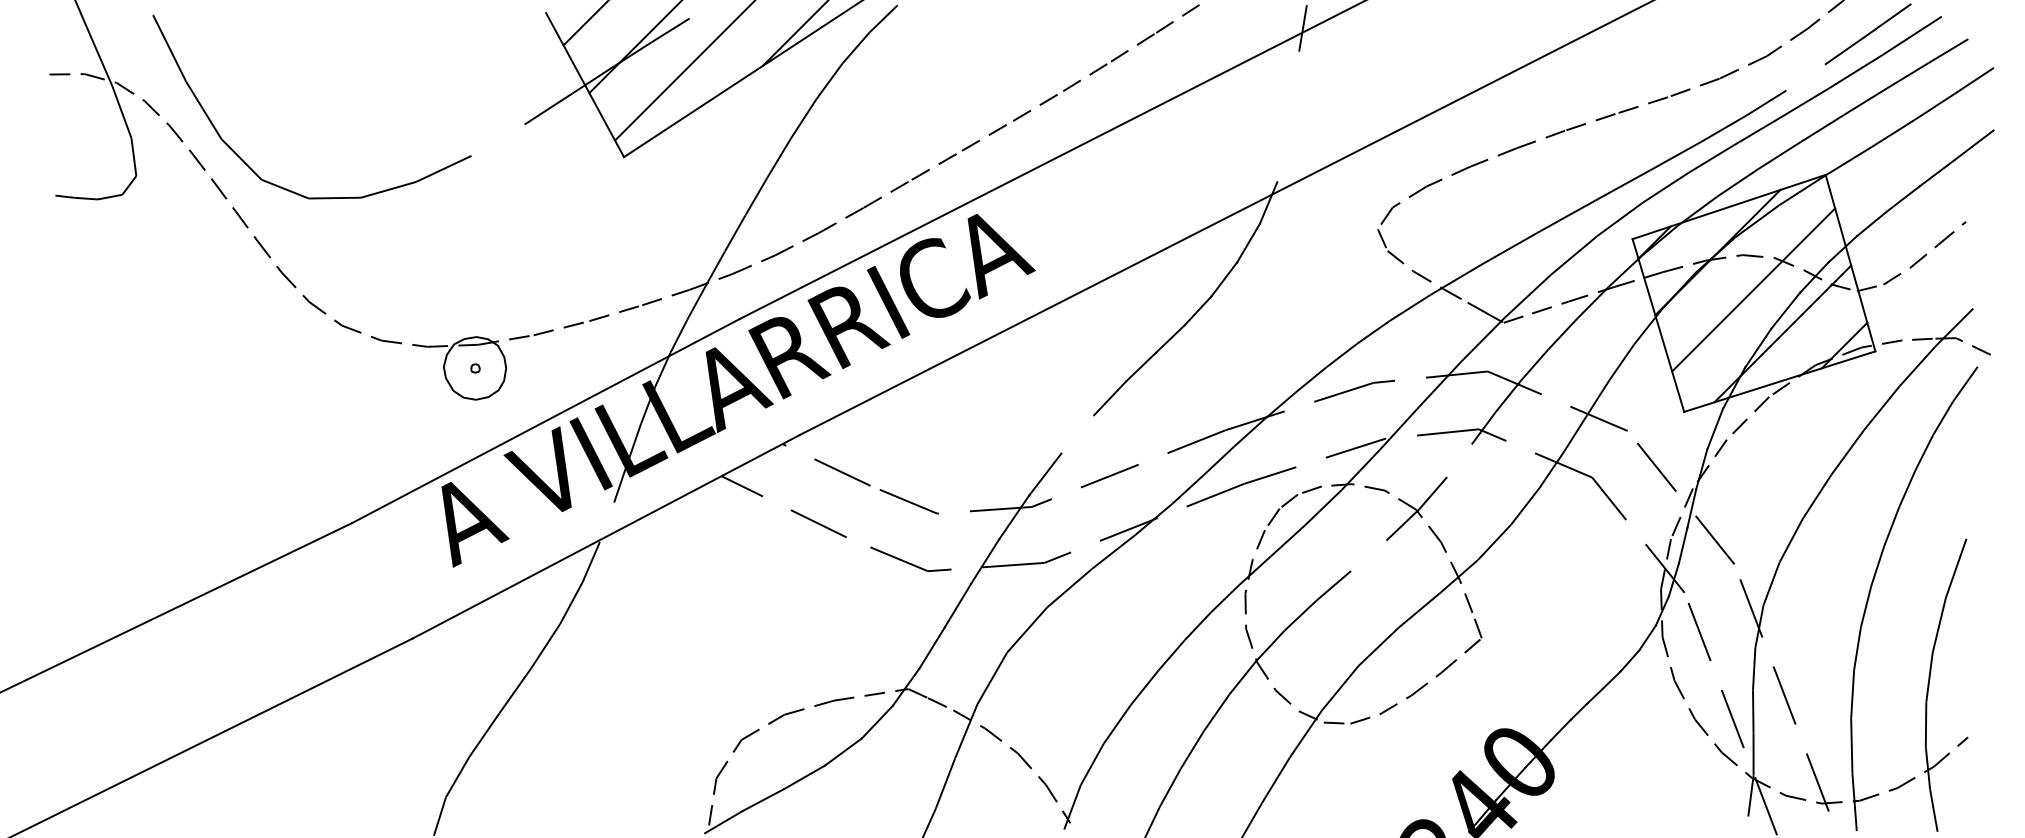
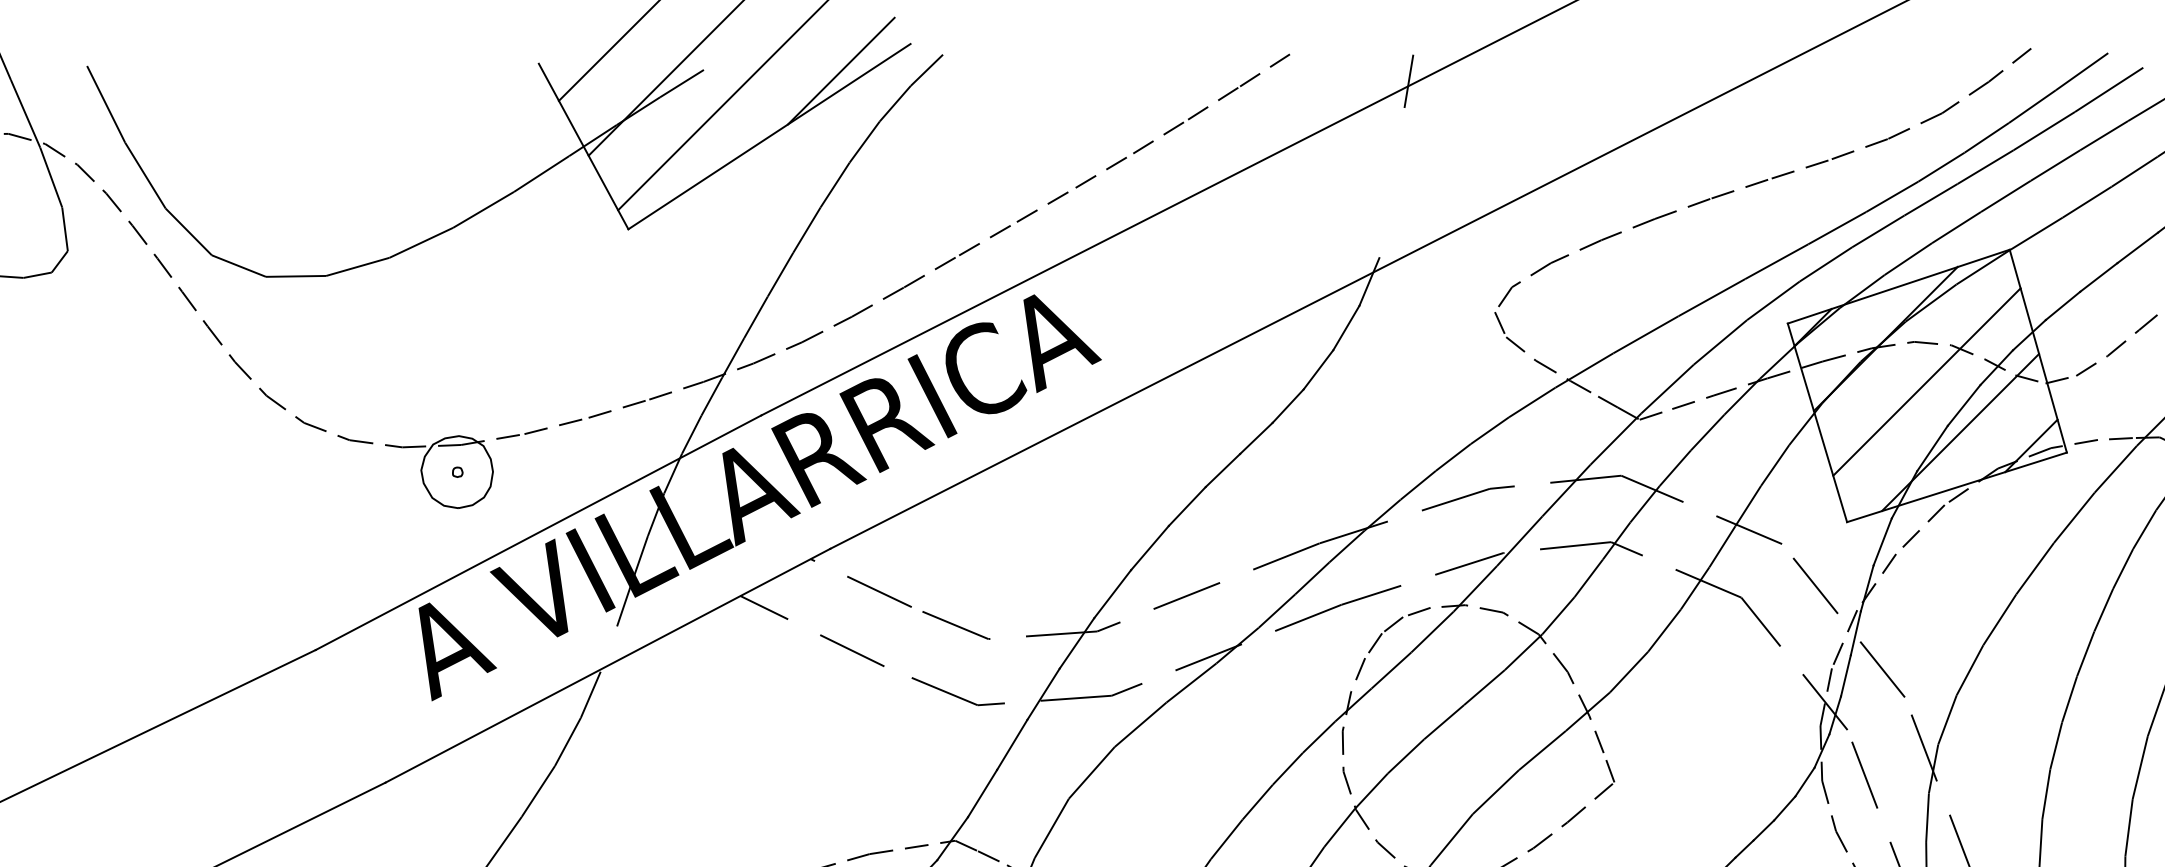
line: (1805, 77) -> (1986, 137), added
line: (497, 139) -> (482, 209), added
line: (1077, 434) -> (1149, 548), added
line: (1459, 460) -> (1588, 578), added
line: (1368, 555) -> (1484, 687), added

